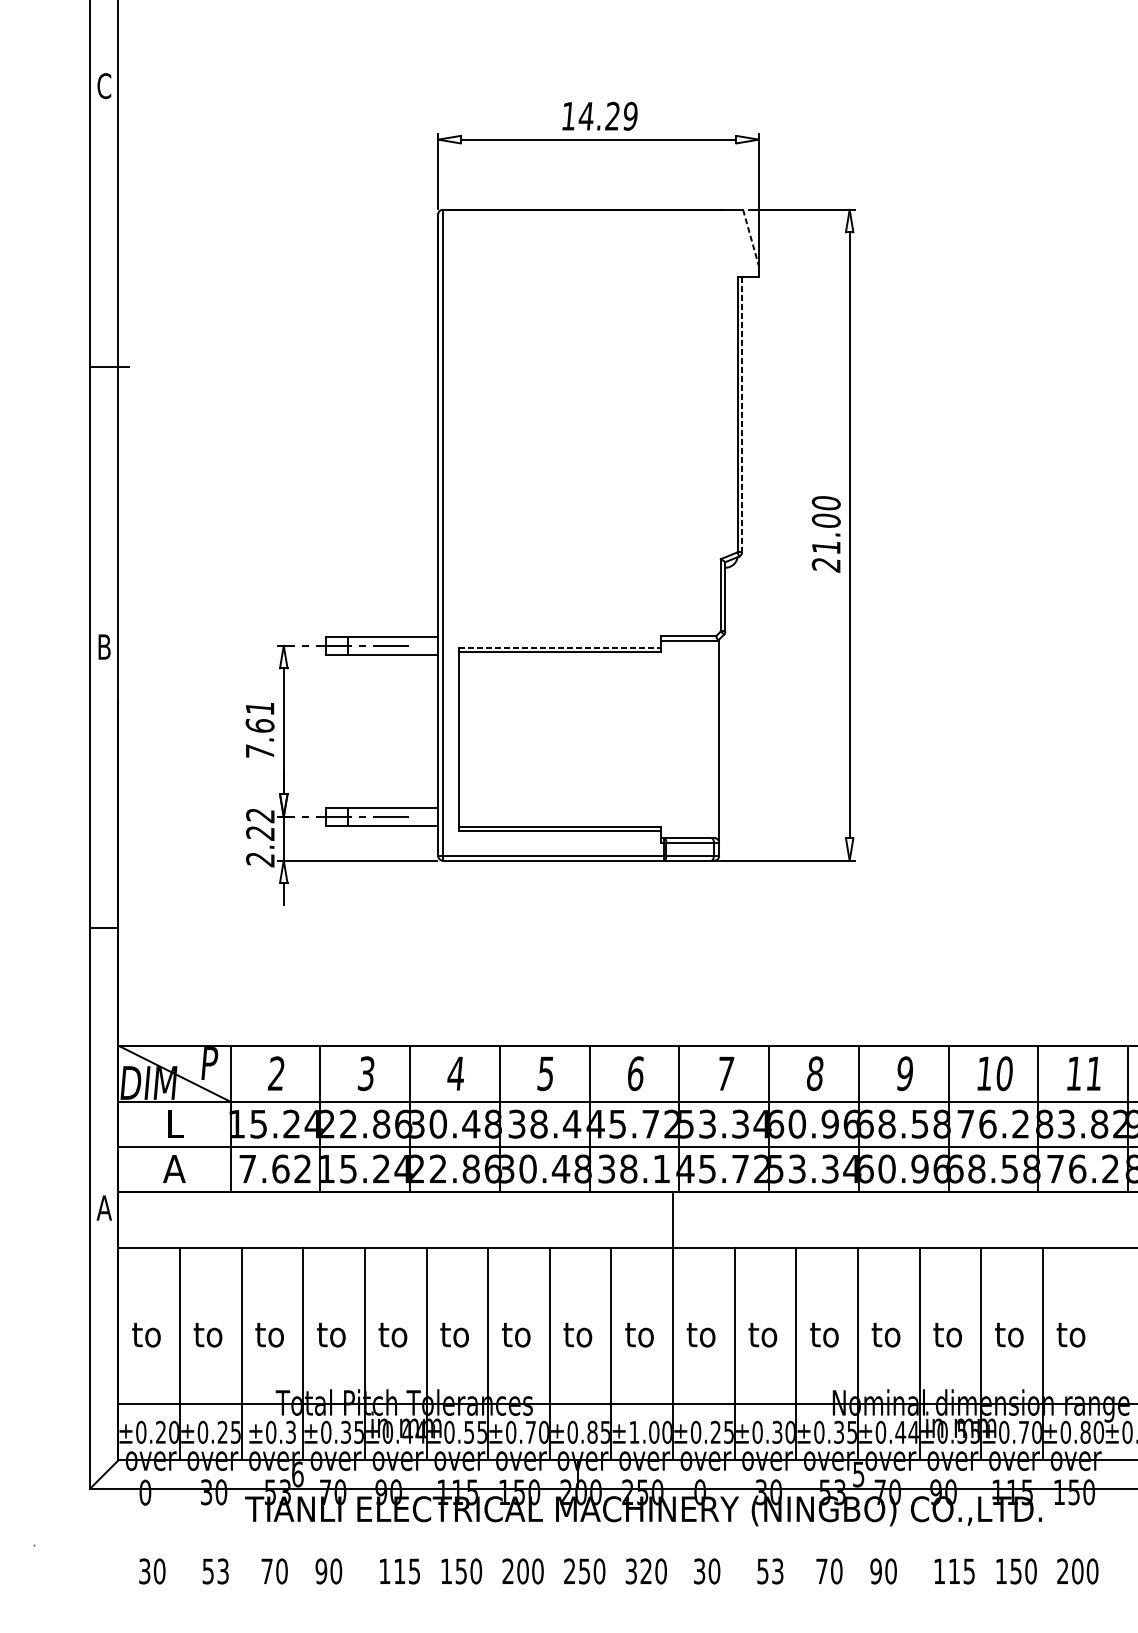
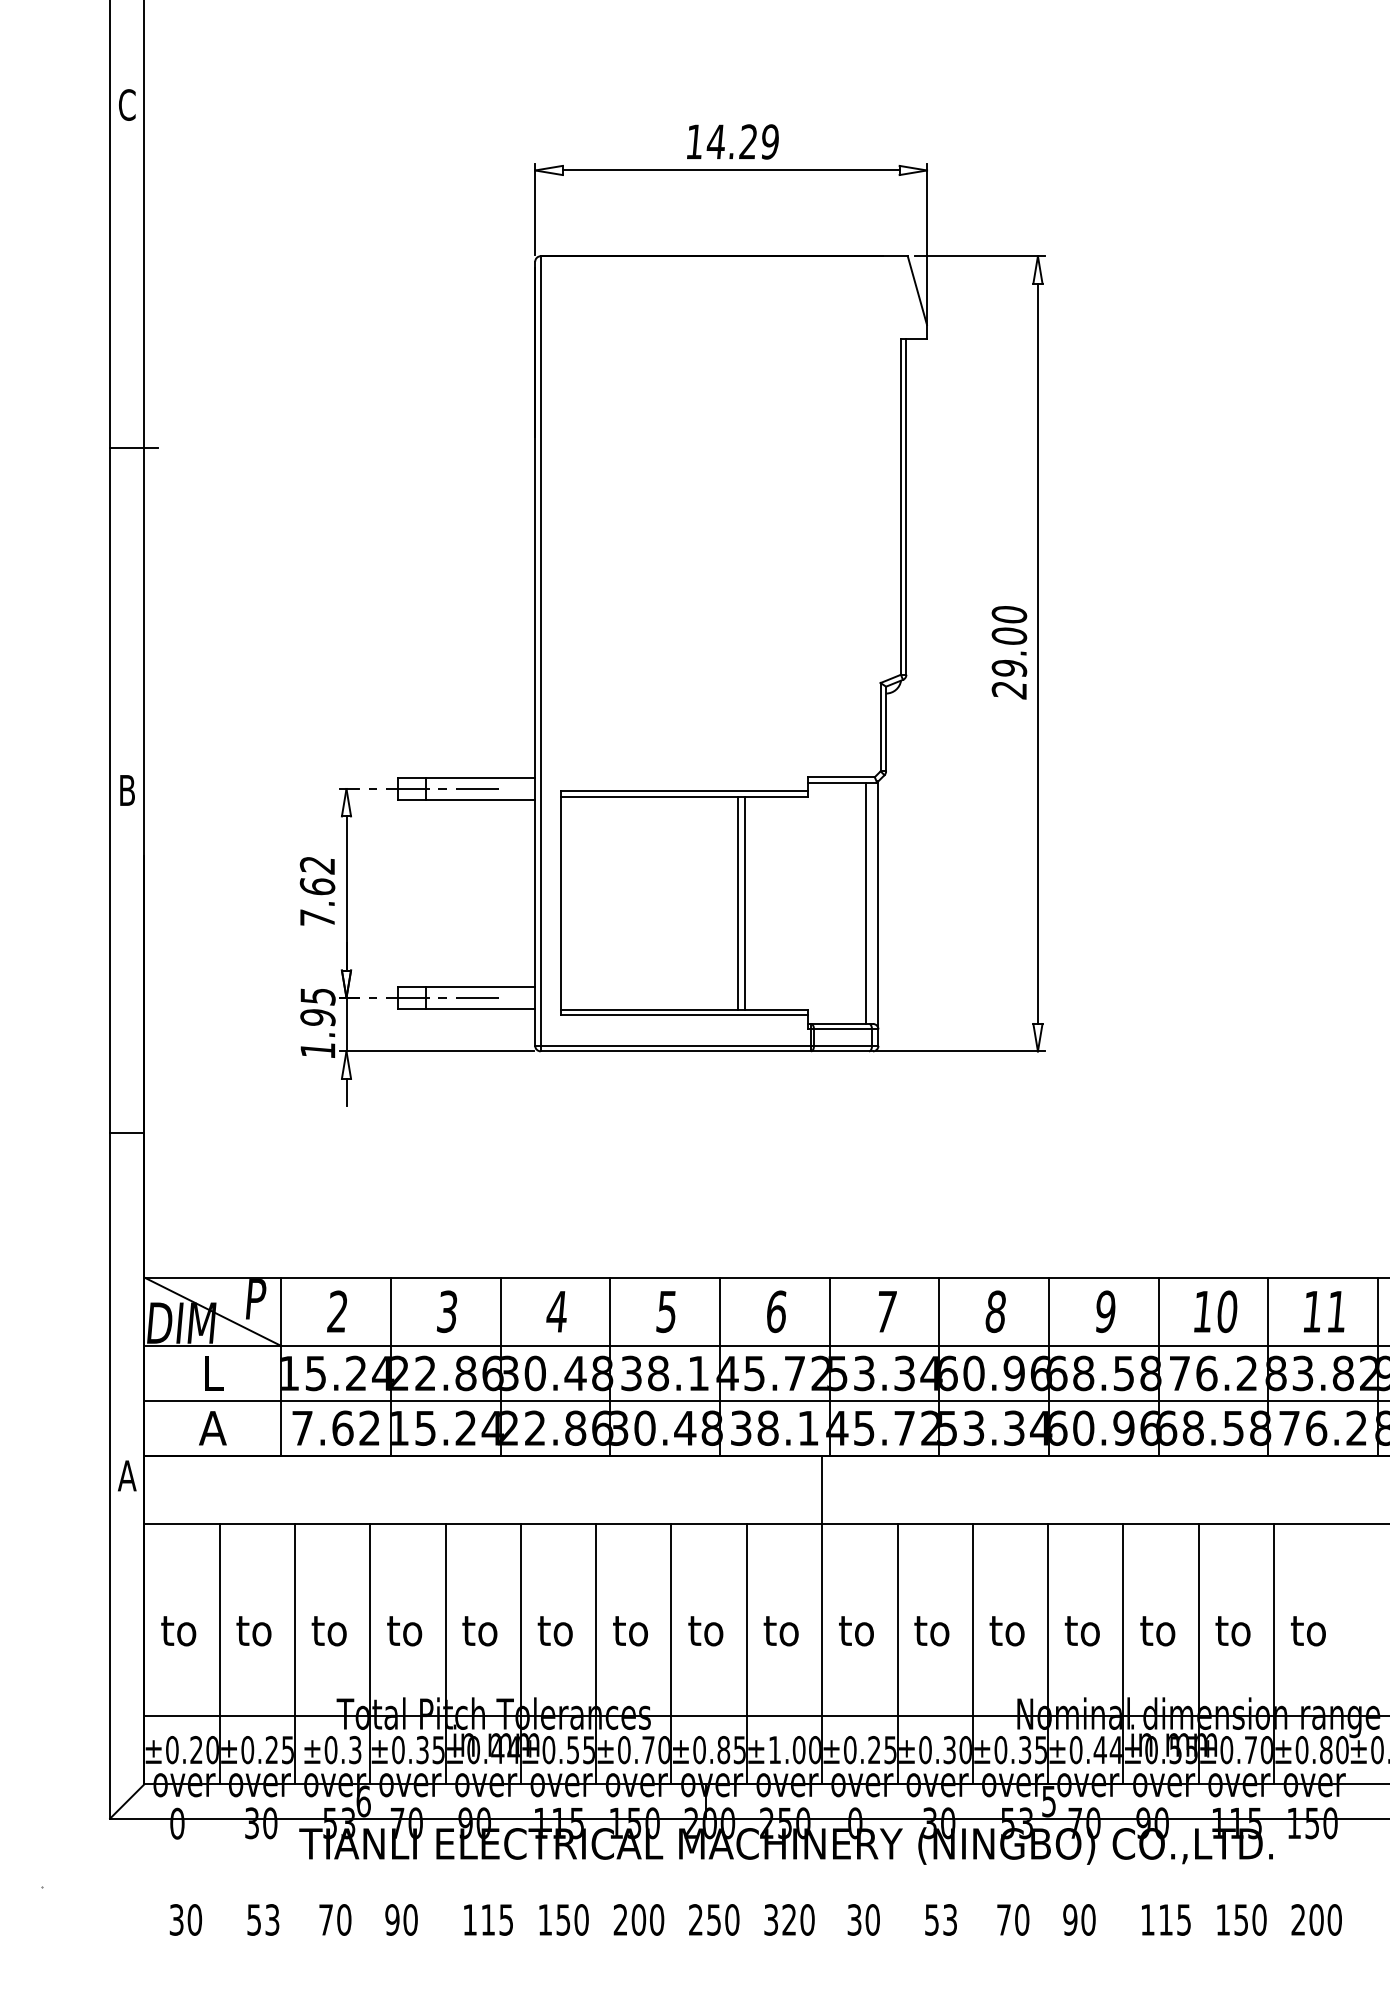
line: (751, 237) -> (917, 290), dashed -> solid
line: (742, 415) -> (906, 507), dashed -> solid
text: (826, 546) -> (1009, 667), 21.00 -> 29.00
line: (560, 647) -> (684, 791), dashed -> solid
text: (259, 708) -> (316, 865), 7.61 -> 7.62
line: (603, 738) -> (737, 902), added
line: (609, 738) -> (744, 902), added
line: (709, 738) -> (866, 902), added
text: (260, 837) -> (317, 1023), 2.22 -> 1.95
text: (571, 1124) -> (698, 1373), 38.4 -> 38.1

